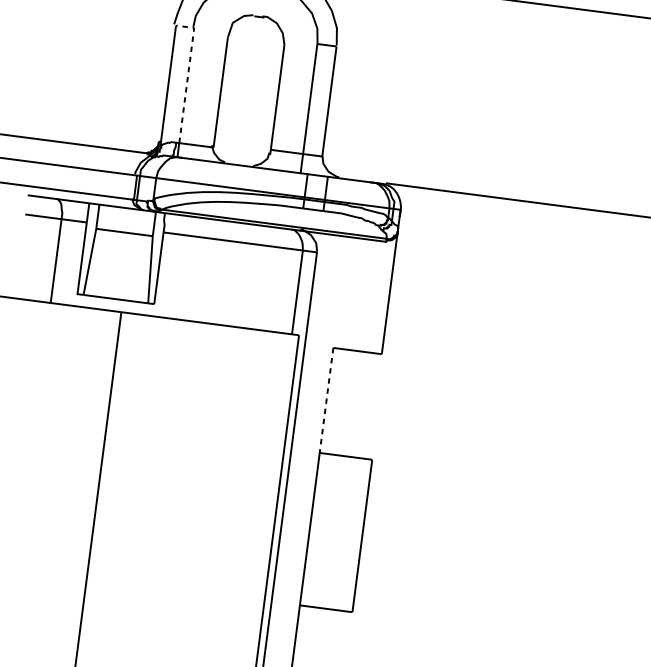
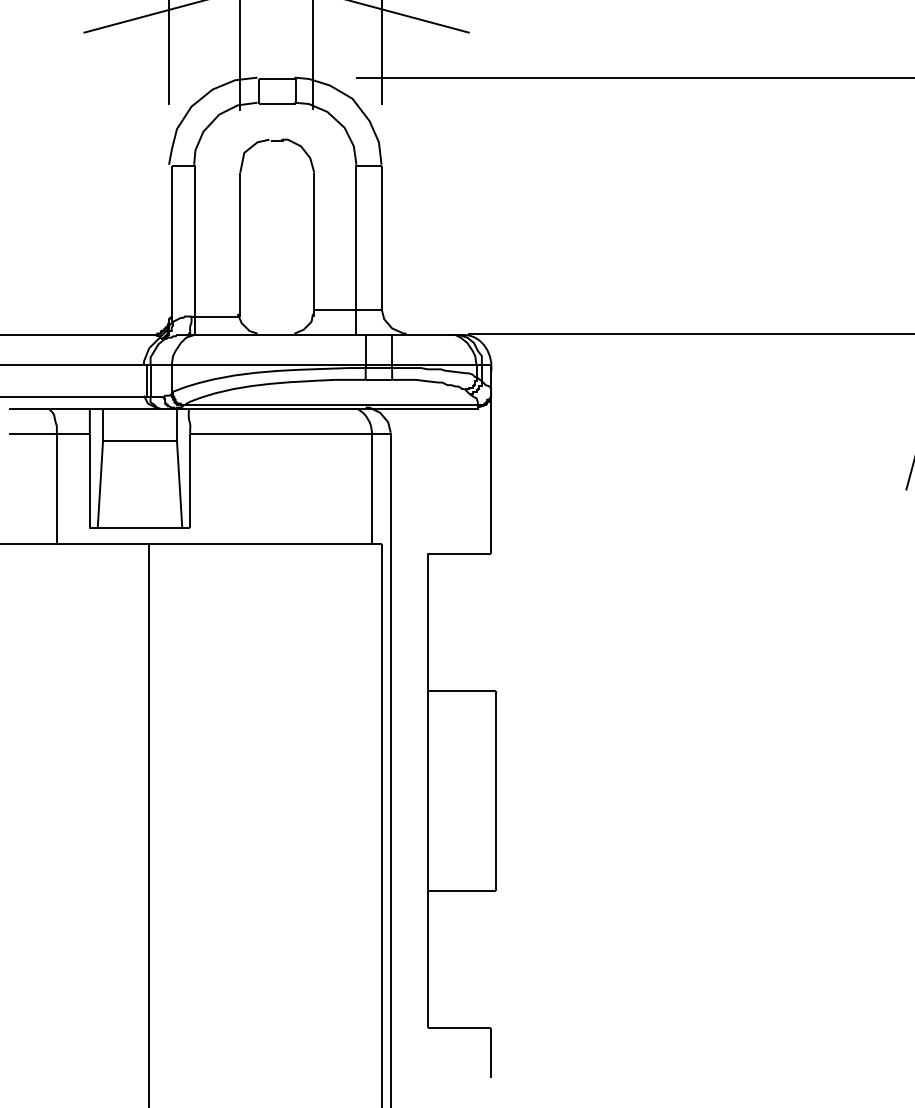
line: (188, 75) -> (195, 228), dashed -> solid
line: (326, 400) -> (427, 622), dashed -> solid

